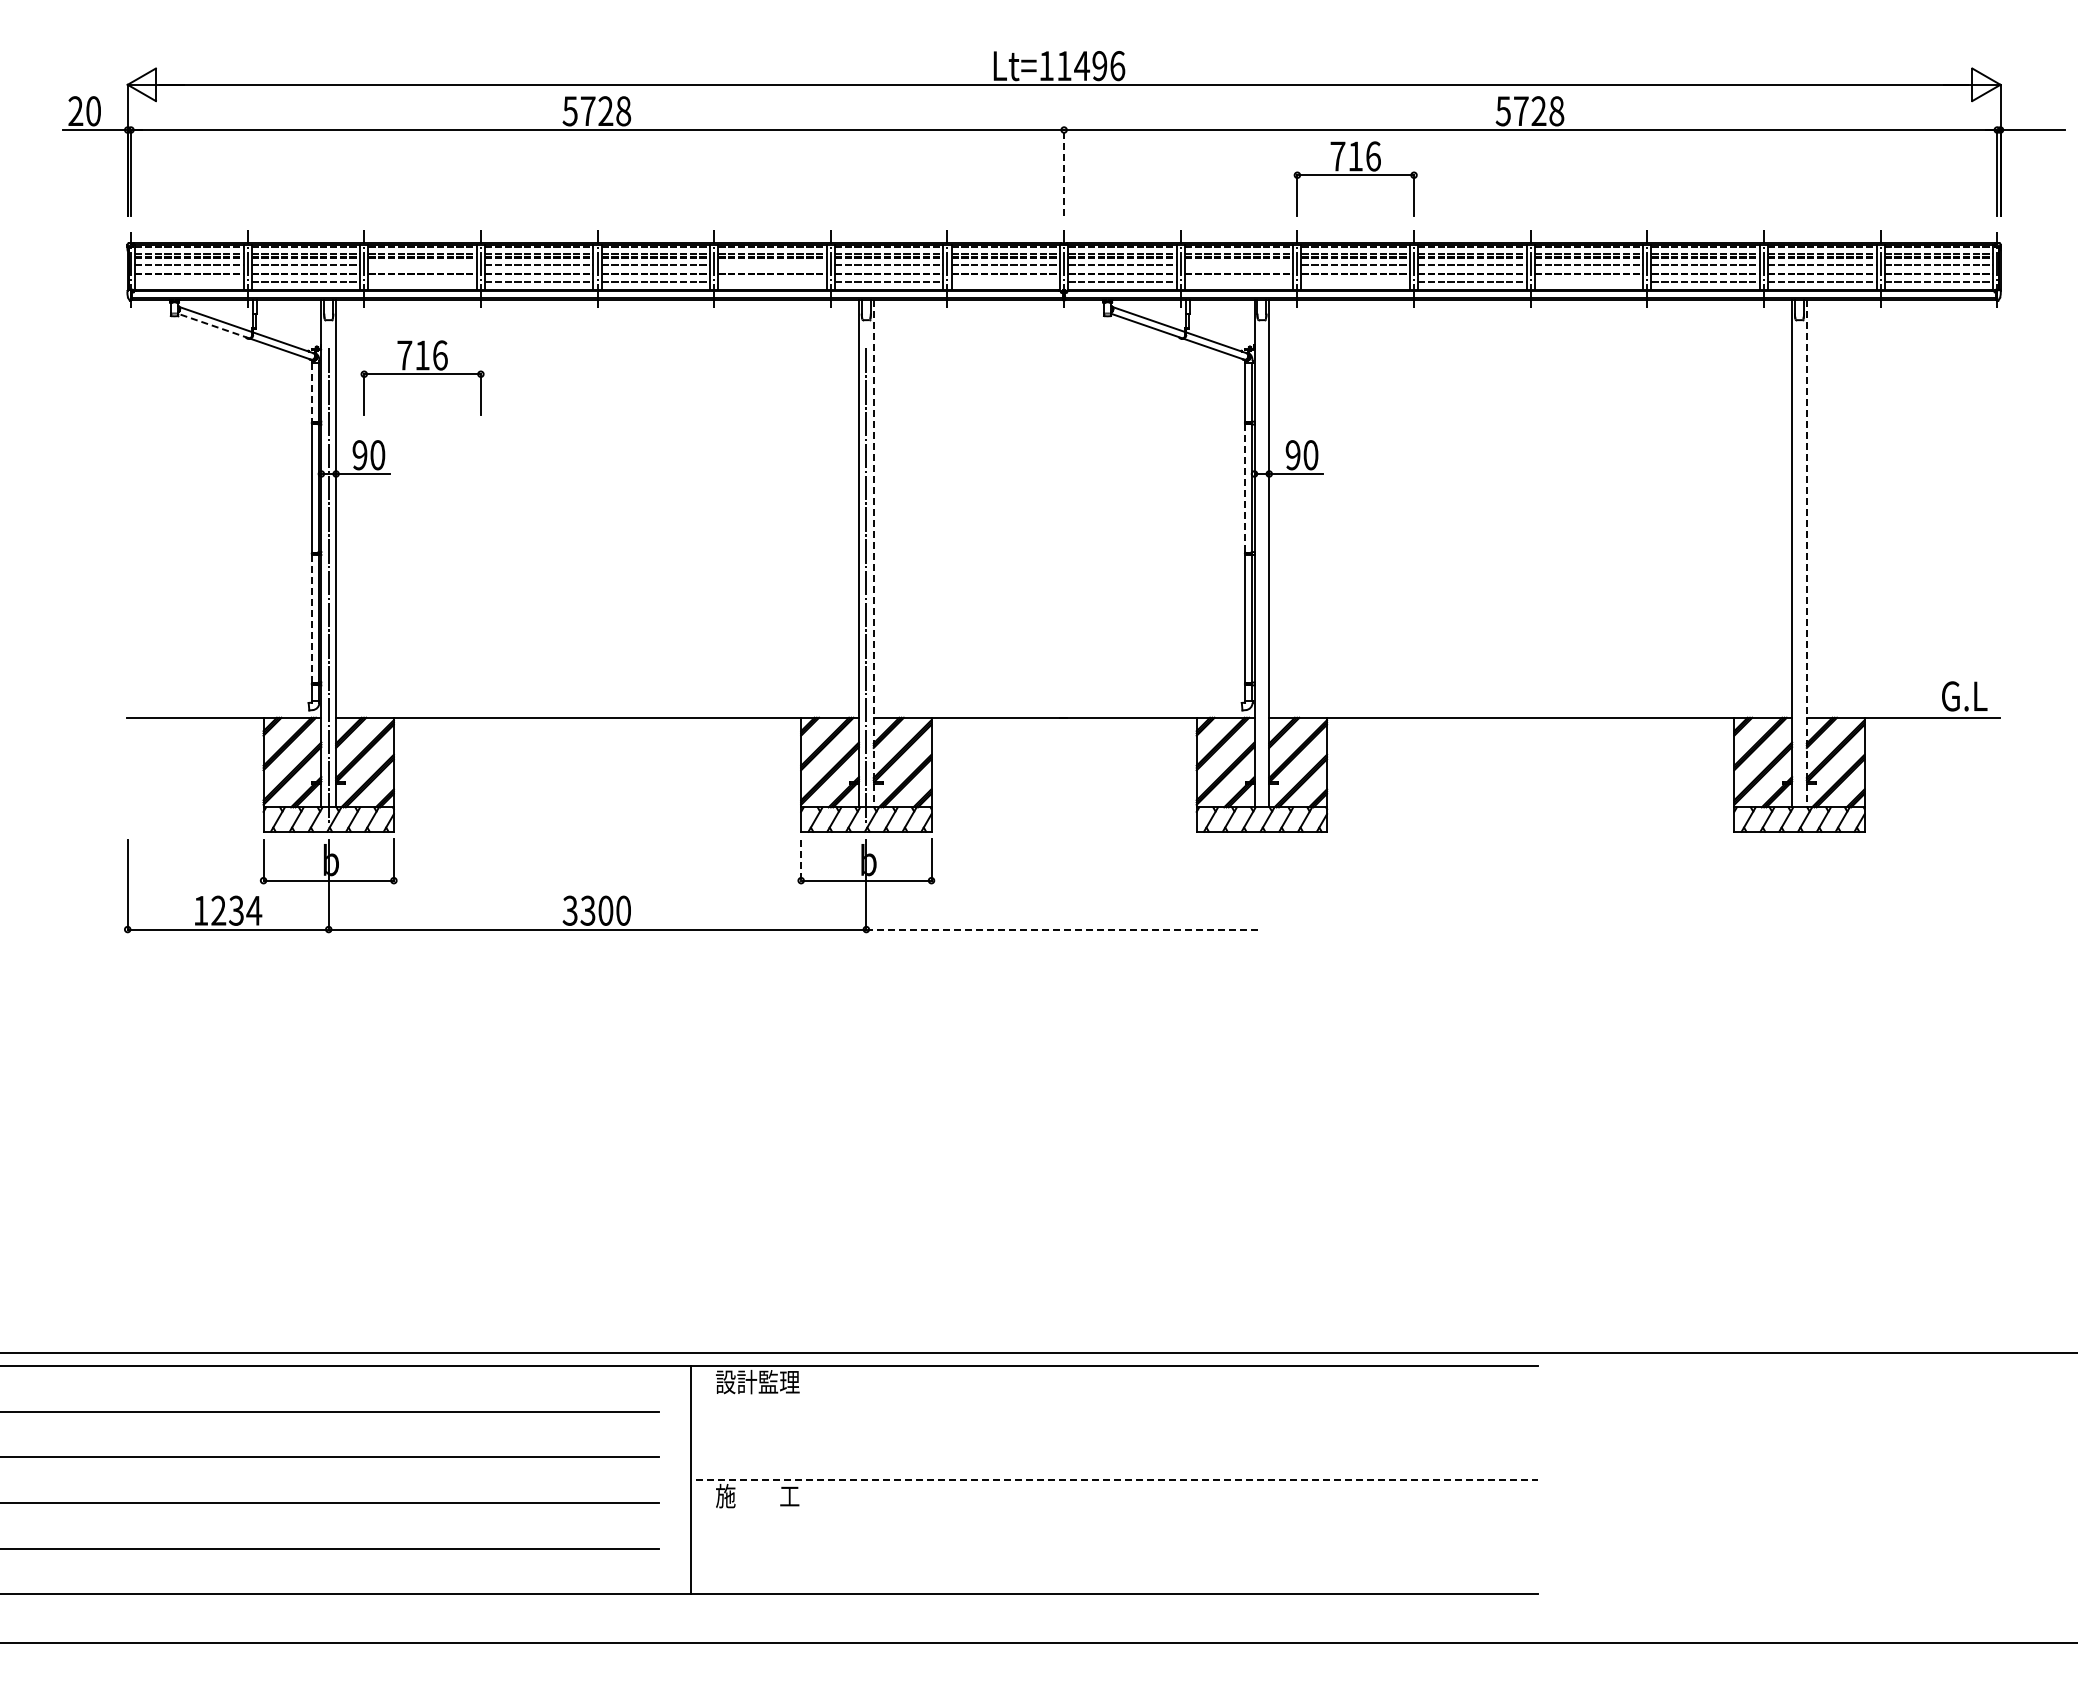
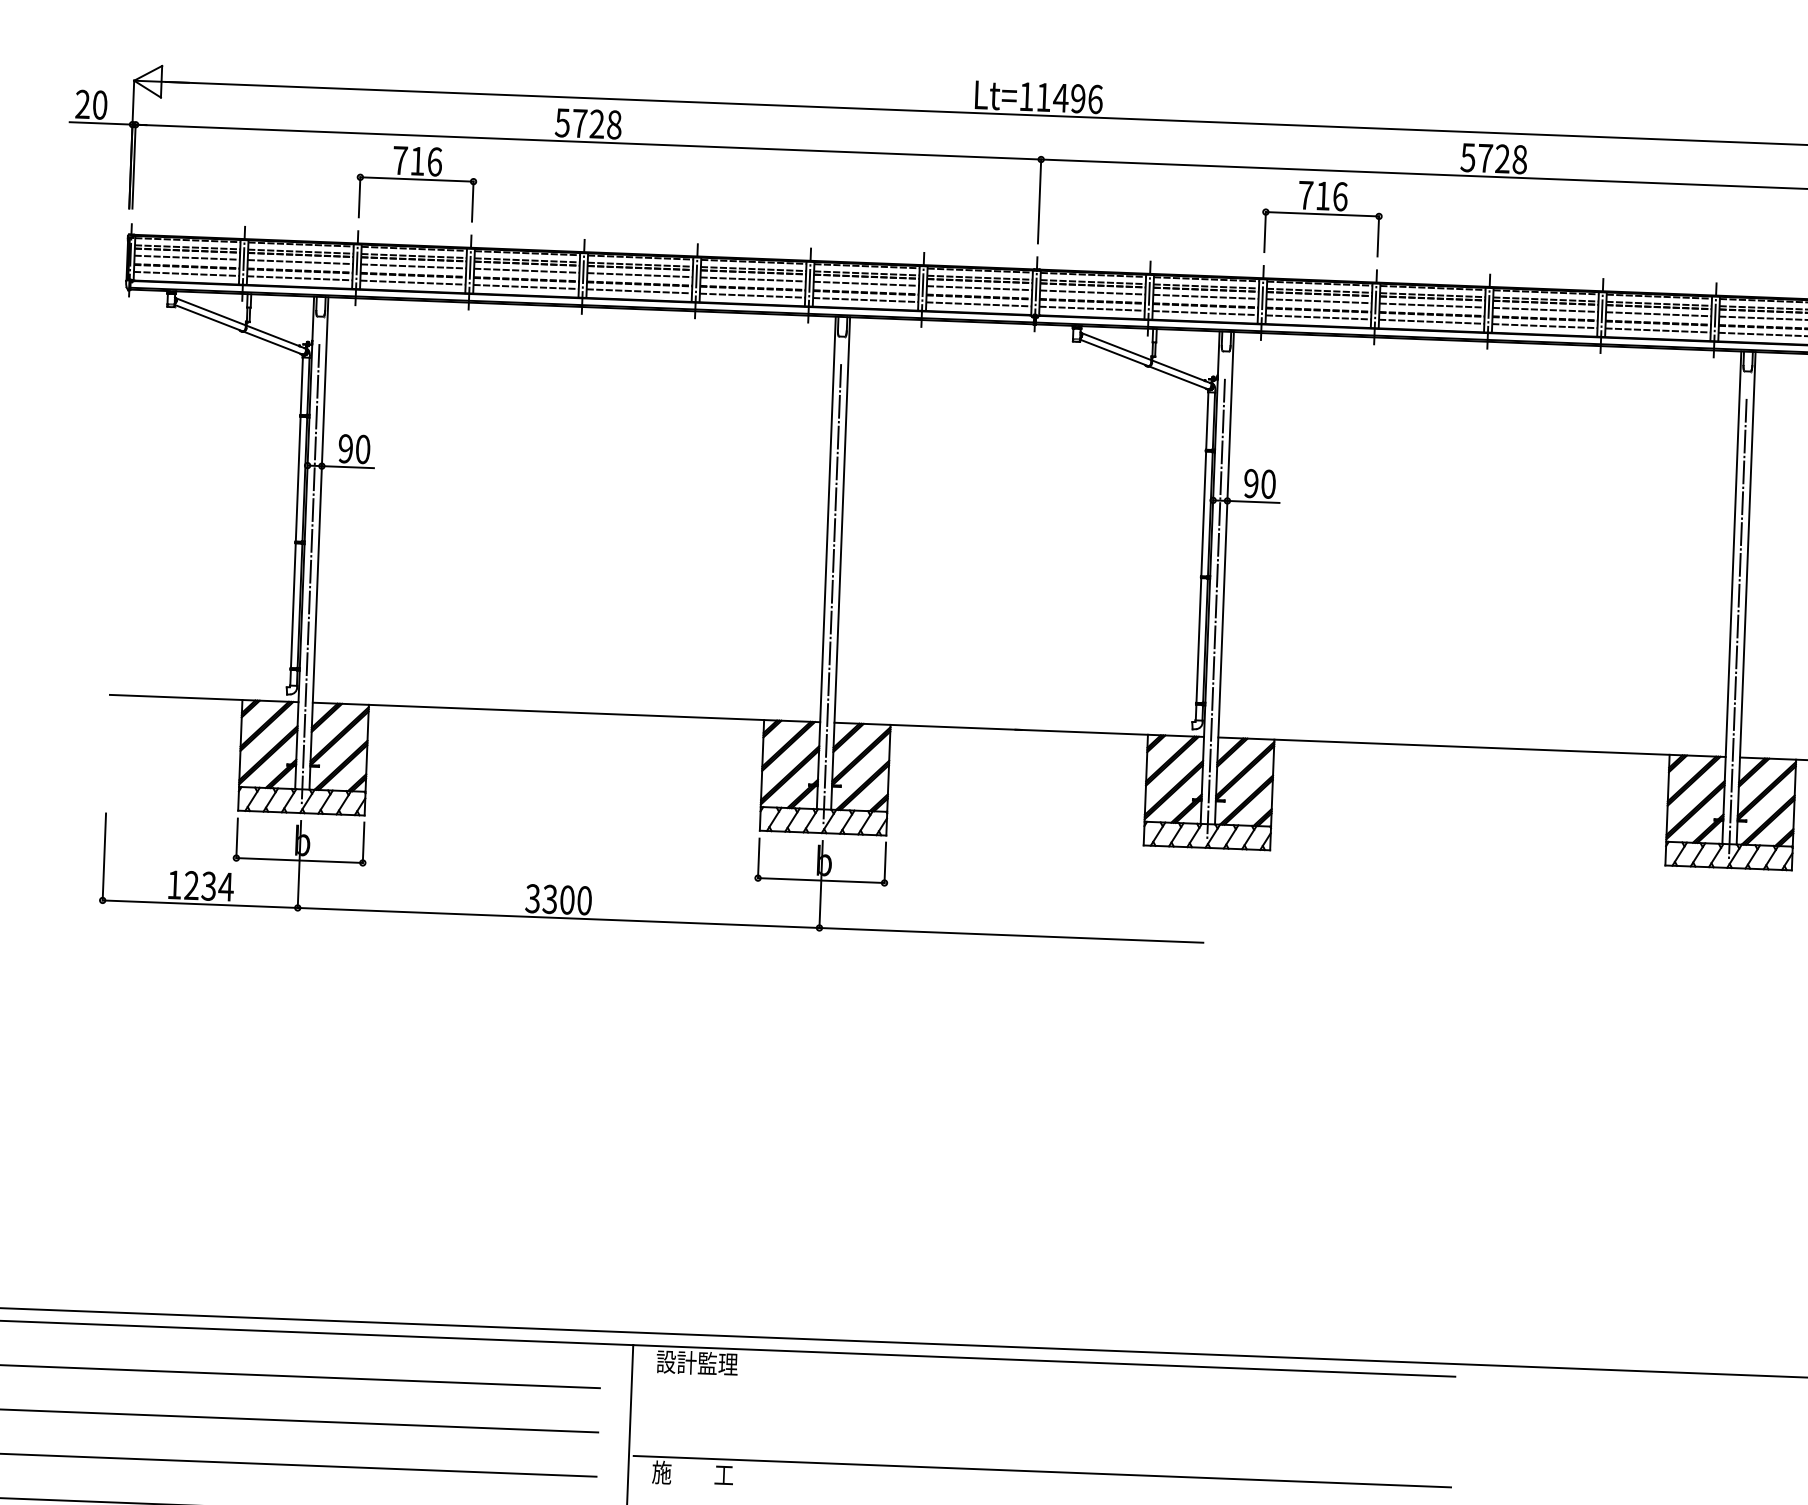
line: (1064, 172) -> (1039, 200), dashed -> solid
line: (422, 264) -> (413, 266), added
line: (772, 264) -> (753, 279), added
line: (1238, 264) -> (1205, 296), added
line: (189, 281) -> (186, 273), added
line: (422, 281) -> (412, 282), added
line: (772, 281) -> (752, 295), added
line: (1005, 281) -> (978, 304), added
line: (1238, 281) -> (1204, 313), added
line: (1355, 281) -> (1318, 317), added
line: (1588, 281) -> (1544, 326), added
line: (213, 326) -> (208, 318), dashed -> solid
part: (422, 377) -> (416, 182), moved
line: (312, 392) -> (302, 386), dashed -> solid
line: (1245, 488) -> (1203, 514), dashed -> solid
line: (873, 553) -> (840, 563), dashed -> solid
line: (1806, 553) -> (1745, 598), dashed -> solid
line: (1261, 585) -> (1215, 608), added
line: (1799, 585) -> (1737, 628), added
line: (312, 619) -> (293, 606), dashed -> solid
line: (801, 860) -> (759, 858), dashed -> solid
line: (1064, 929) -> (1011, 935), dashed -> solid
line: (1117, 1480) -> (1042, 1471), dashed -> solid

